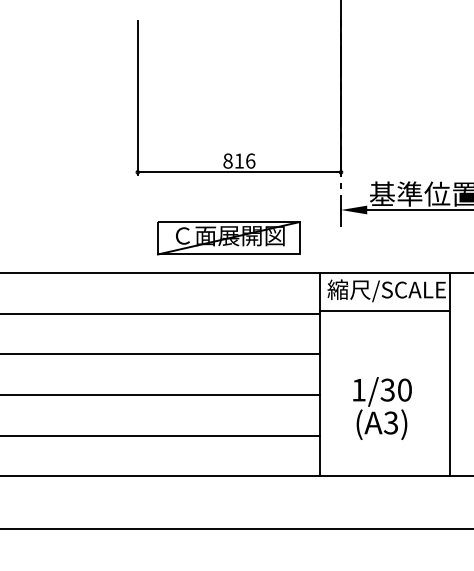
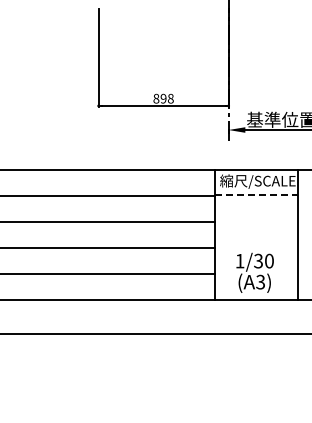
text: (243, 160) -> (166, 98), 816 -> 898
part: (228, 237) -> (156, 147), removed
line: (384, 310) -> (256, 194), solid -> dashed
text: (381, 407) -> (254, 272), moved

